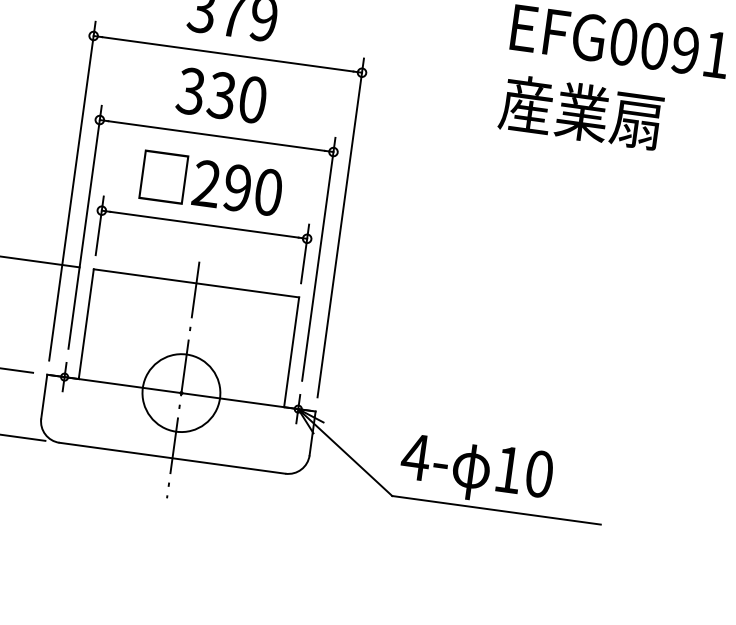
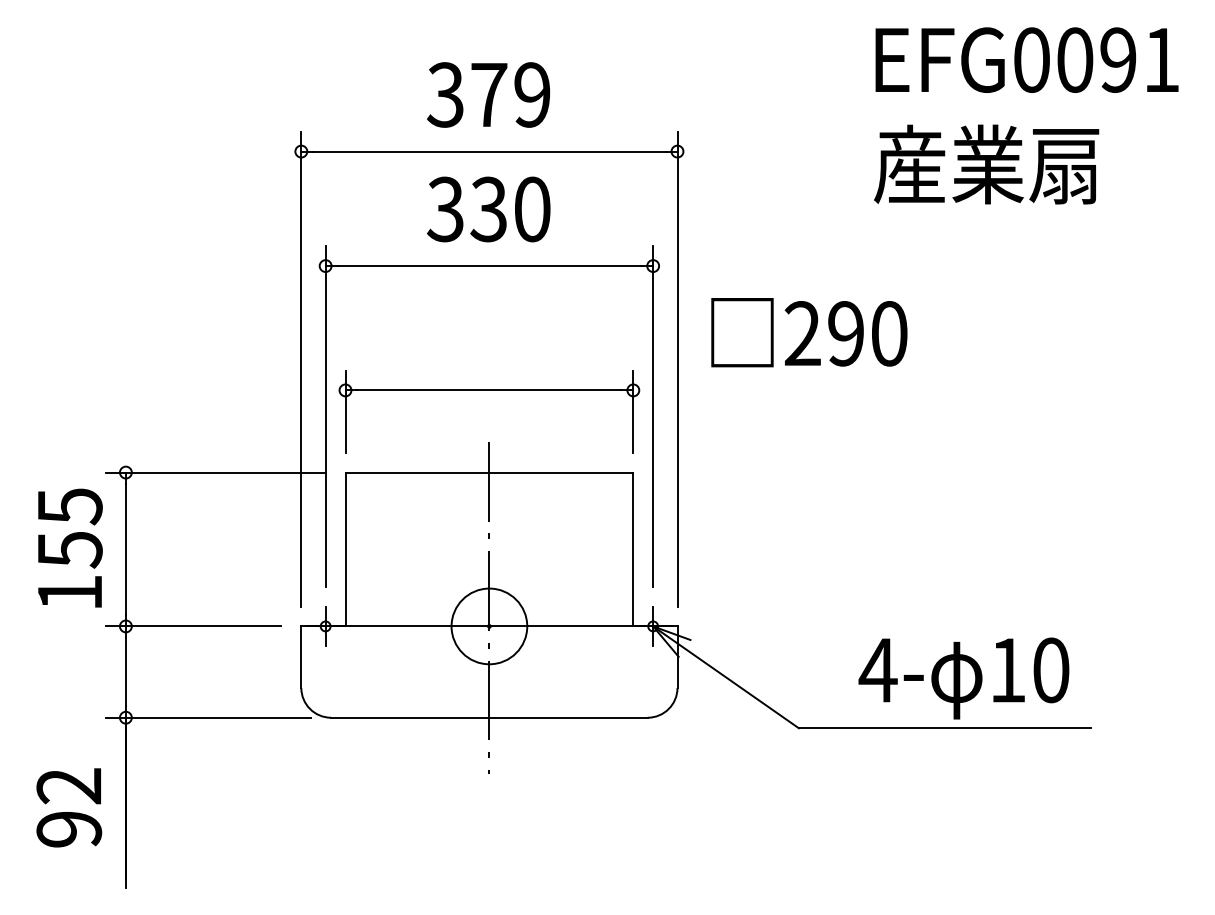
text: (211, 183) -> (809, 332), moved
circle: (181, 393) -> (489, 626), size x0.7
text: (476, 471) -> (963, 678), moved

